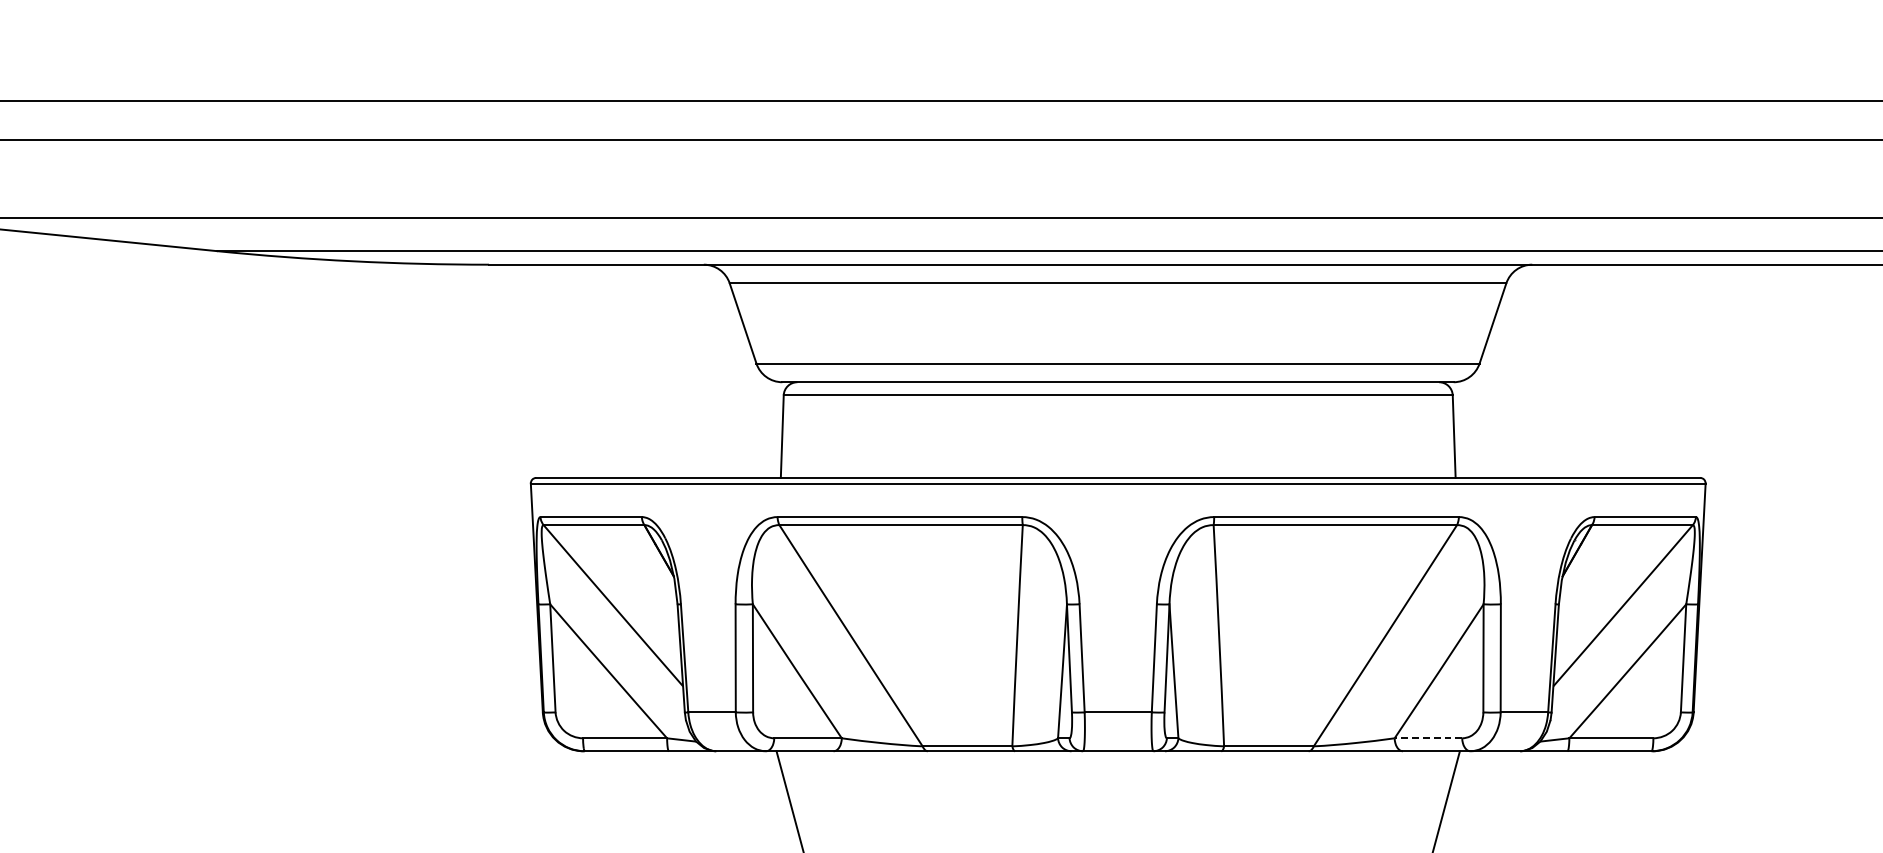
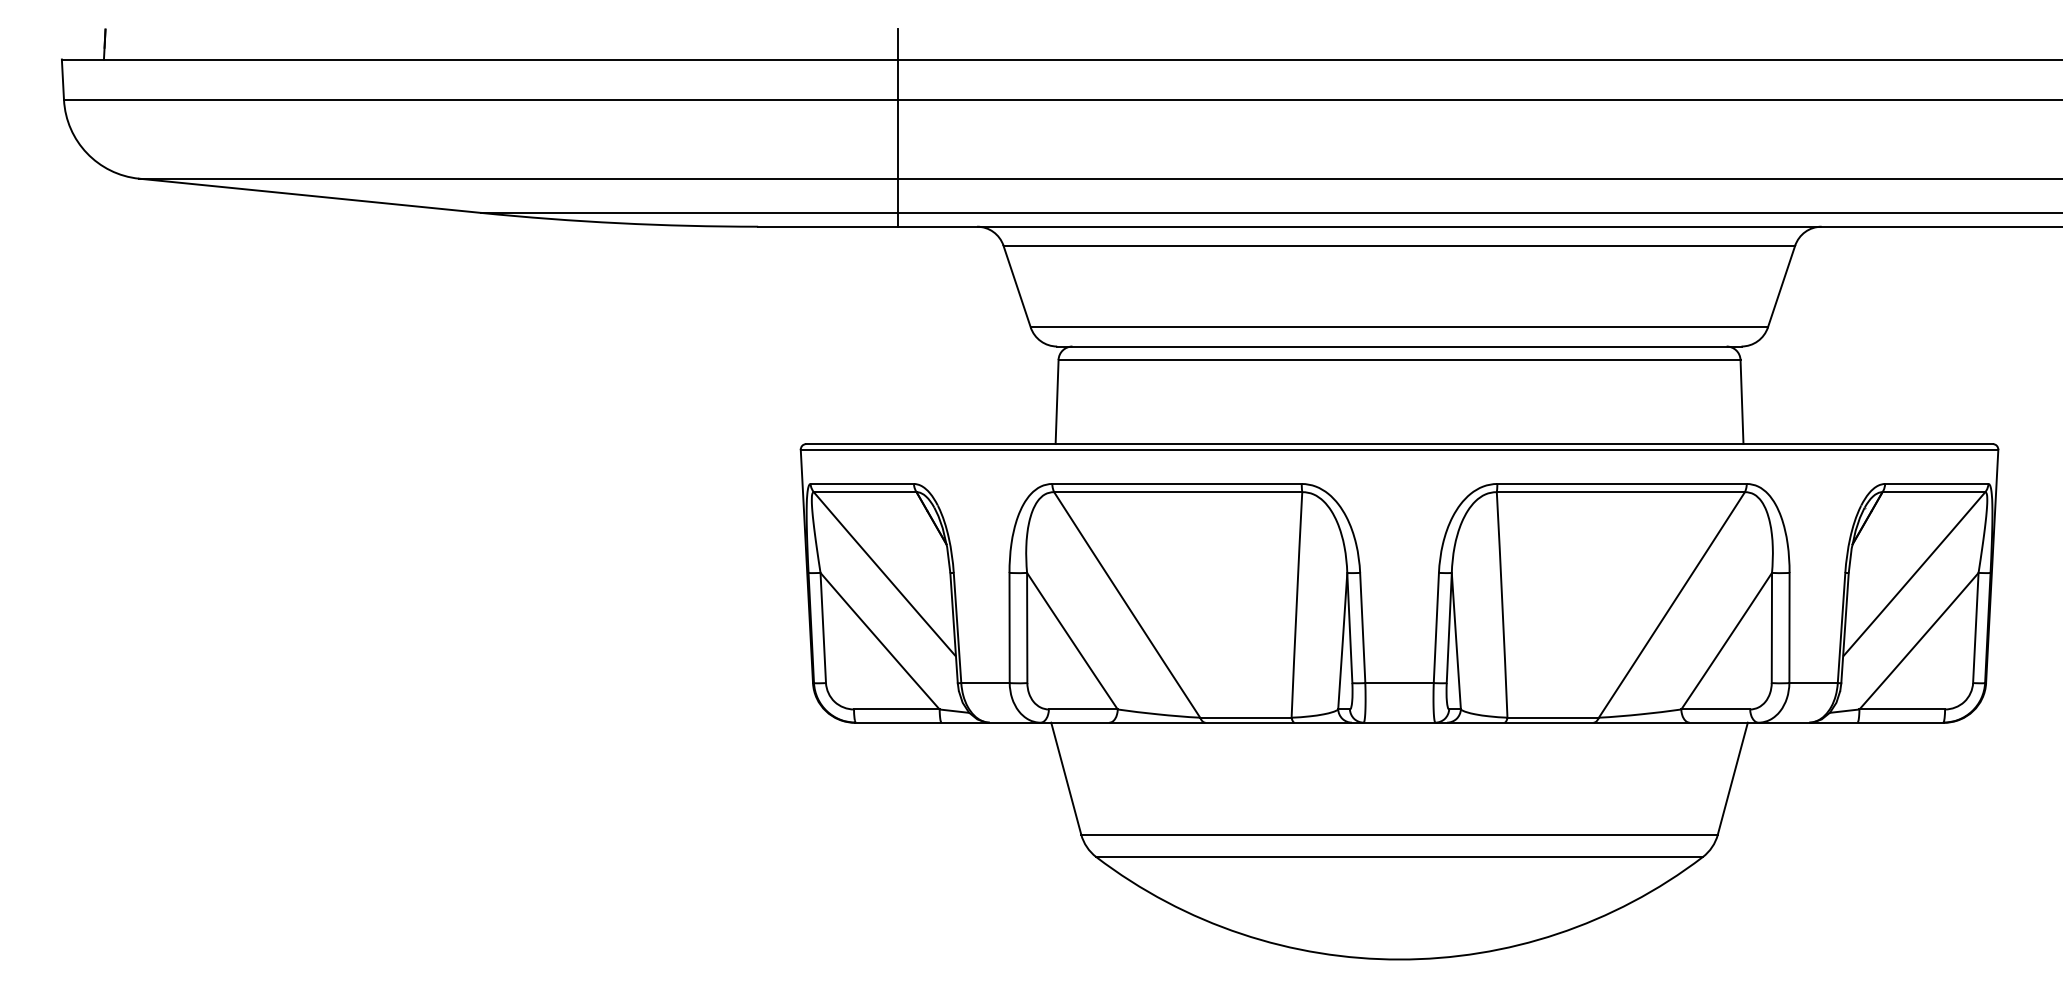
line: (625, 167) -> (897, 127), added
line: (1428, 738) -> (1715, 709), dashed -> solid

